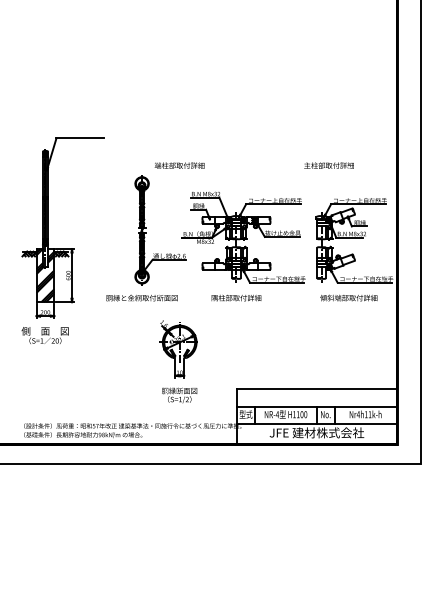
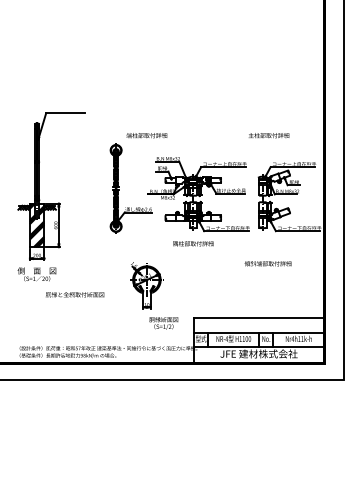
text: (142, 297) -> (75, 294), moved
text: (348, 297) -> (267, 263), moved
text: (179, 395) -> (163, 323), moved

